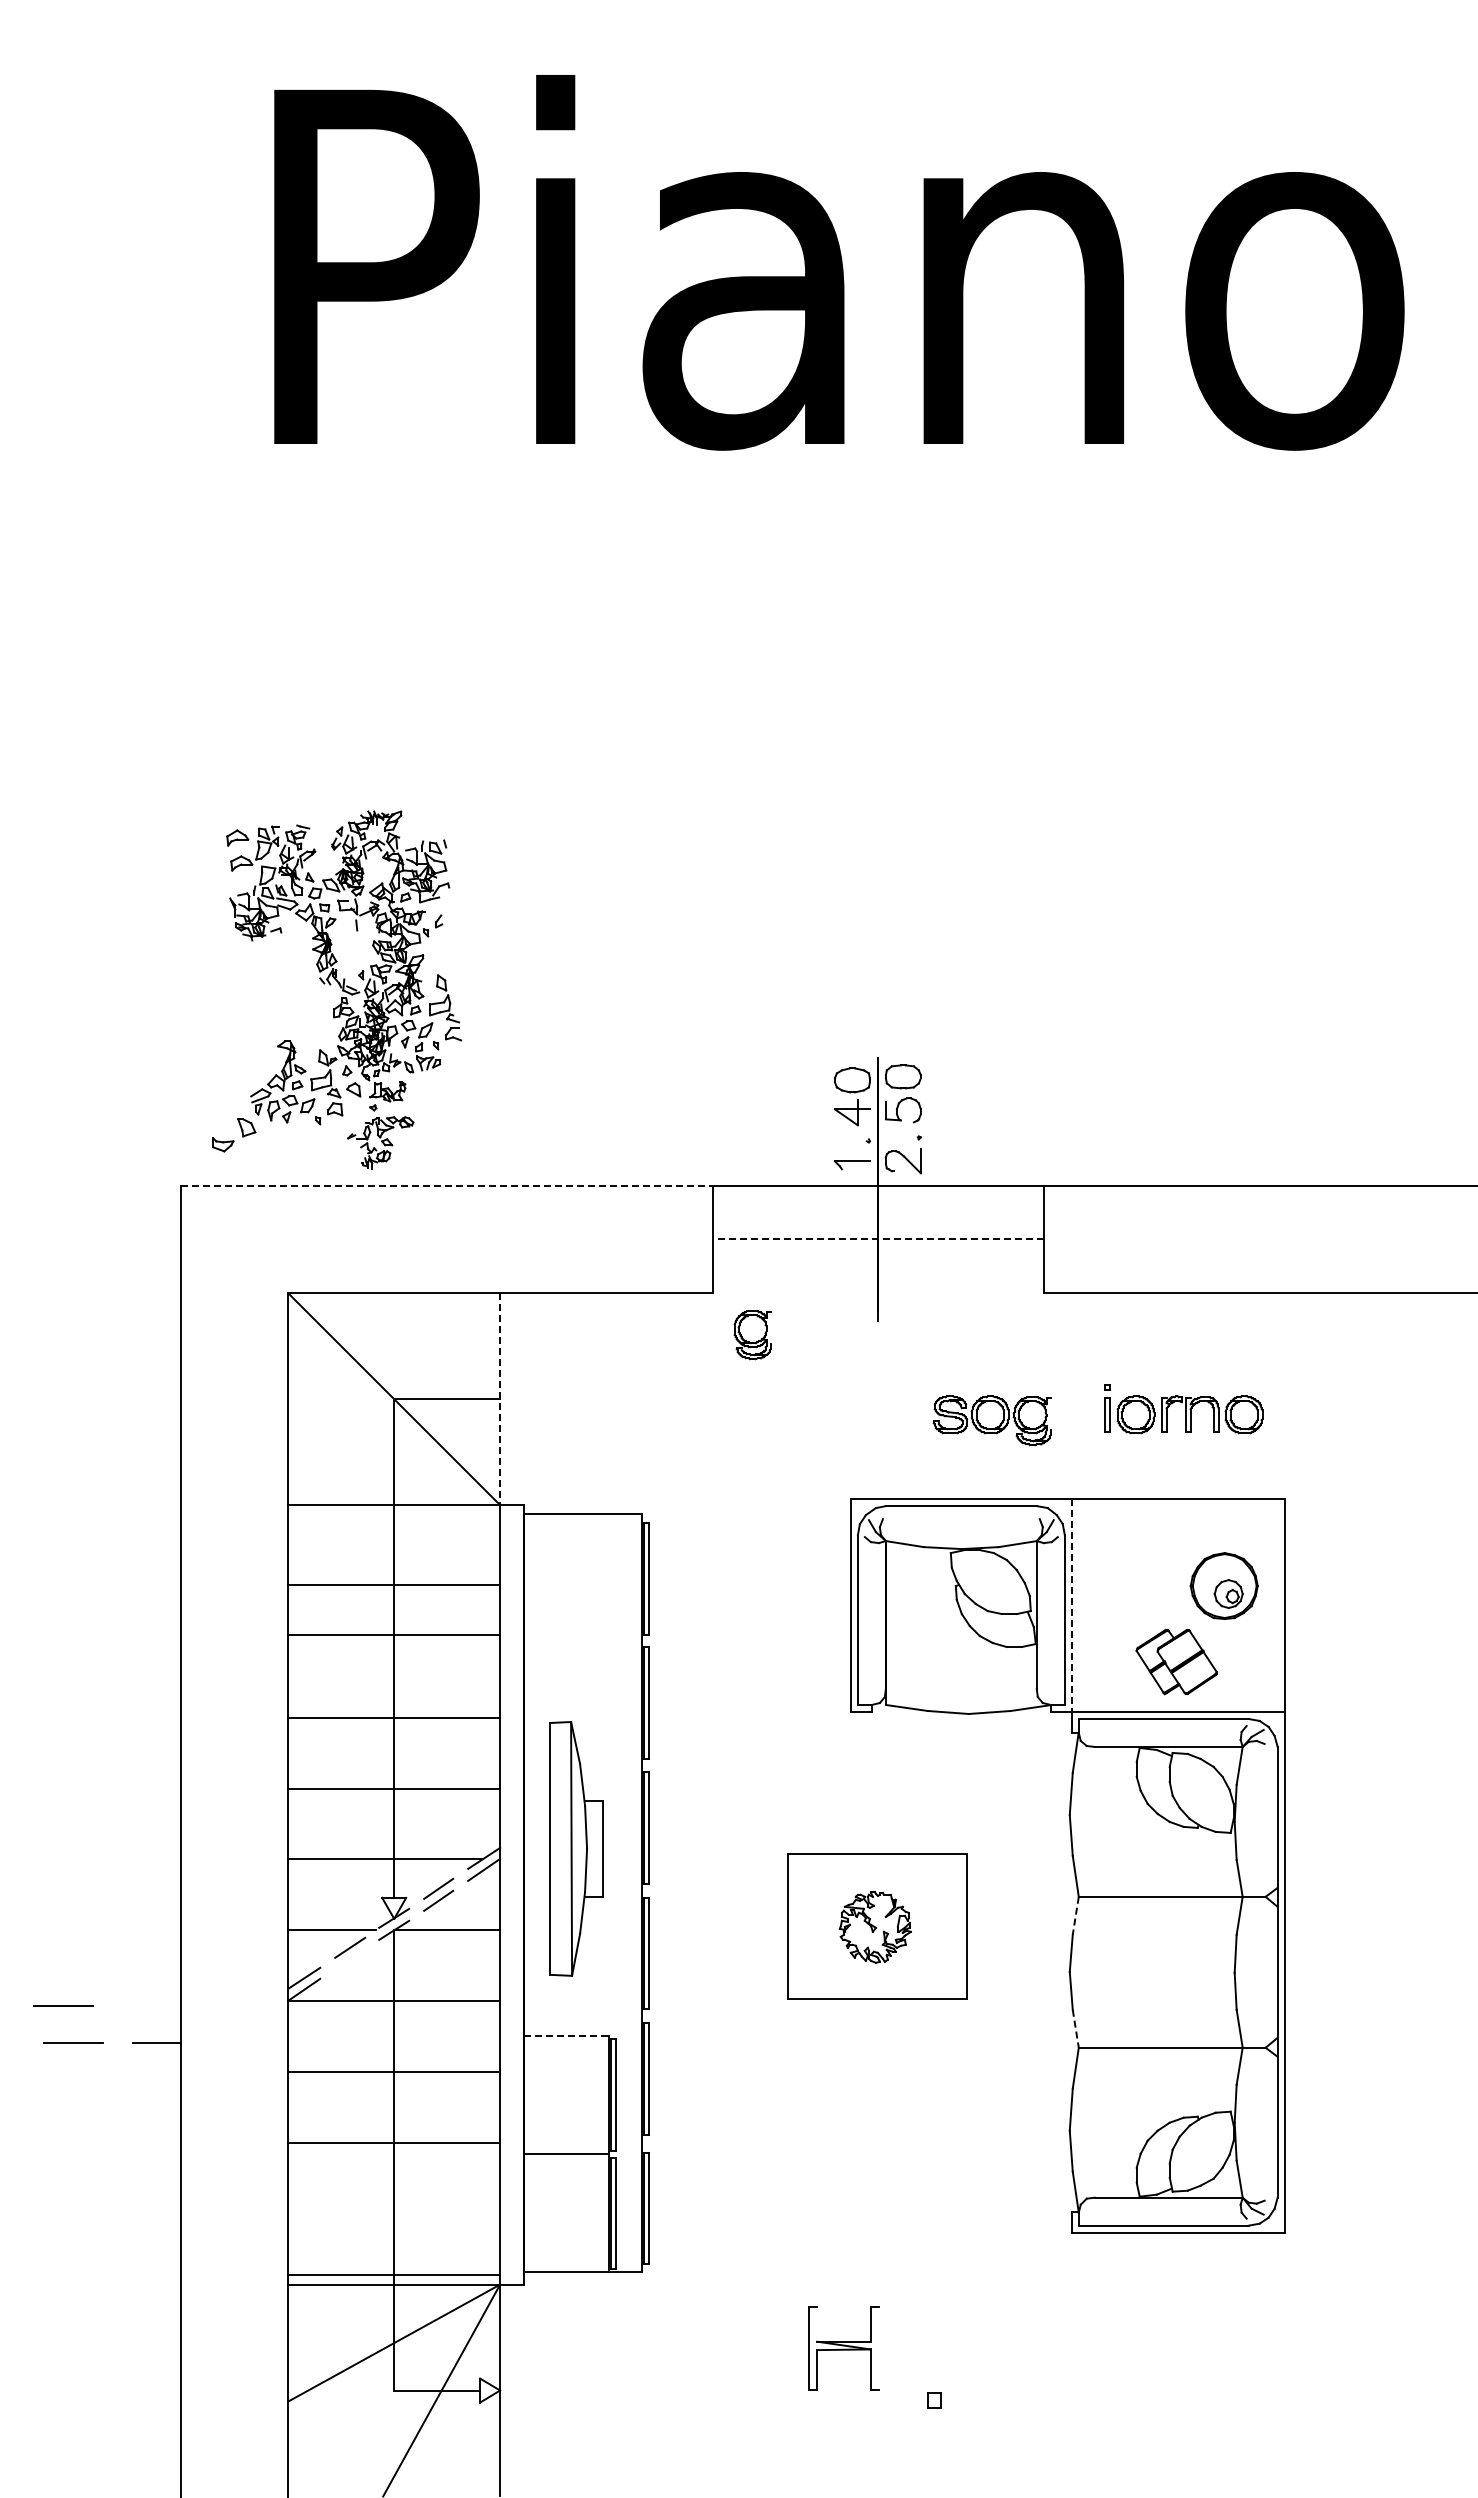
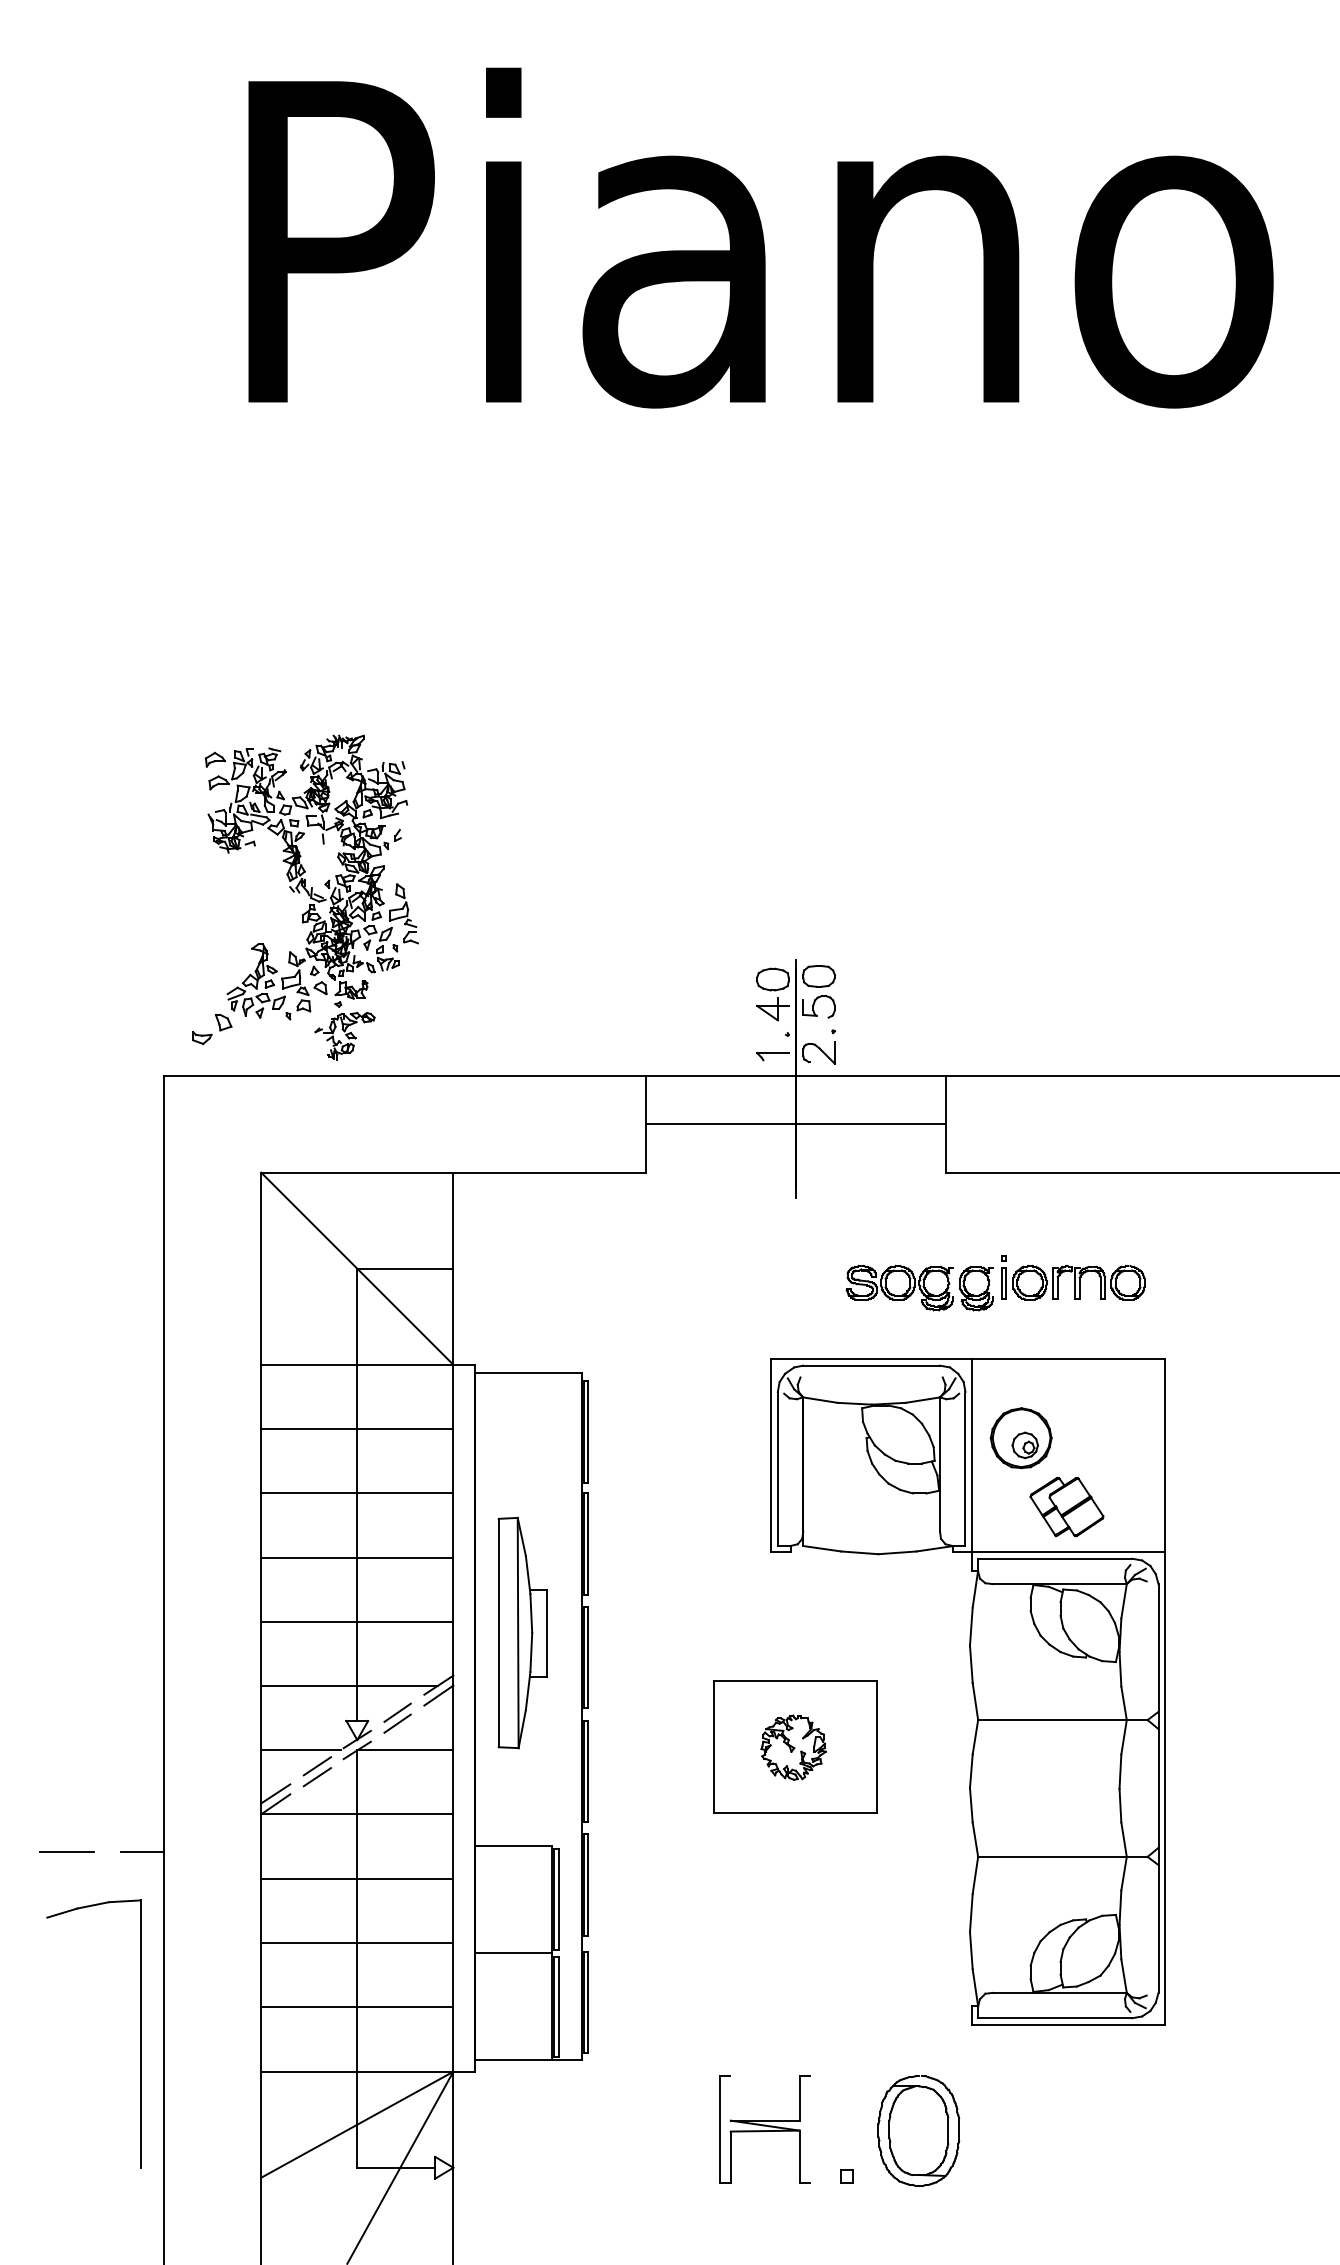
line: (447, 1186) -> (405, 1075), dashed -> solid
line: (877, 1239) -> (795, 1123), dashed -> solid
part: (752, 1335) -> (976, 1288), moved
line: (500, 1399) -> (453, 1268), dashed -> solid
line: (394, 1585) -> (357, 1493), moved
part: (1223, 1585) -> (1020, 1437), moved
line: (1071, 1606) -> (971, 1456), dashed -> solid
line: (394, 1635) -> (357, 1429), moved
part: (576, 1848) -> (522, 1632), moved
line: (1075, 1916) -> (975, 1737), dashed -> solid
line: (350, 1959) -> (317, 1776), added
line: (63, 2005) -> (57, 1818), removed
line: (1075, 2029) -> (975, 1840), dashed -> solid
line: (567, 2035) -> (514, 1845), dashed -> solid
part: (154, 2242) -> (139, 2033), added
line: (394, 2274) -> (357, 2007), moved
part: (843, 2348) -> (764, 2129), size x1.43
part: (1012, 2349) -> (918, 2130), added

